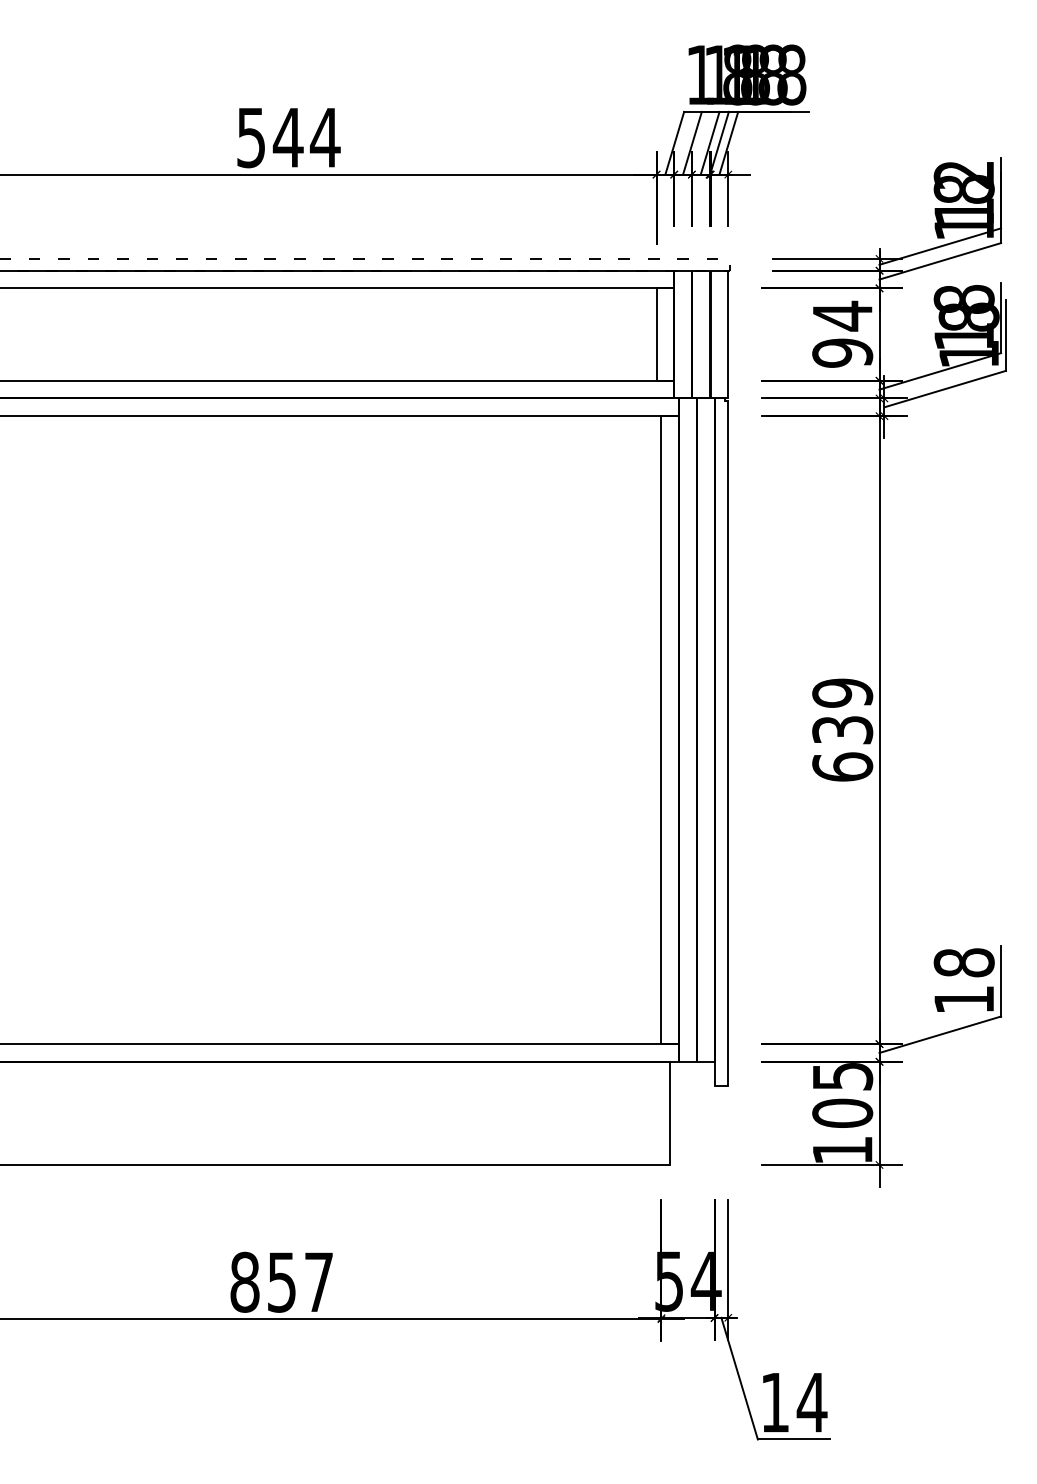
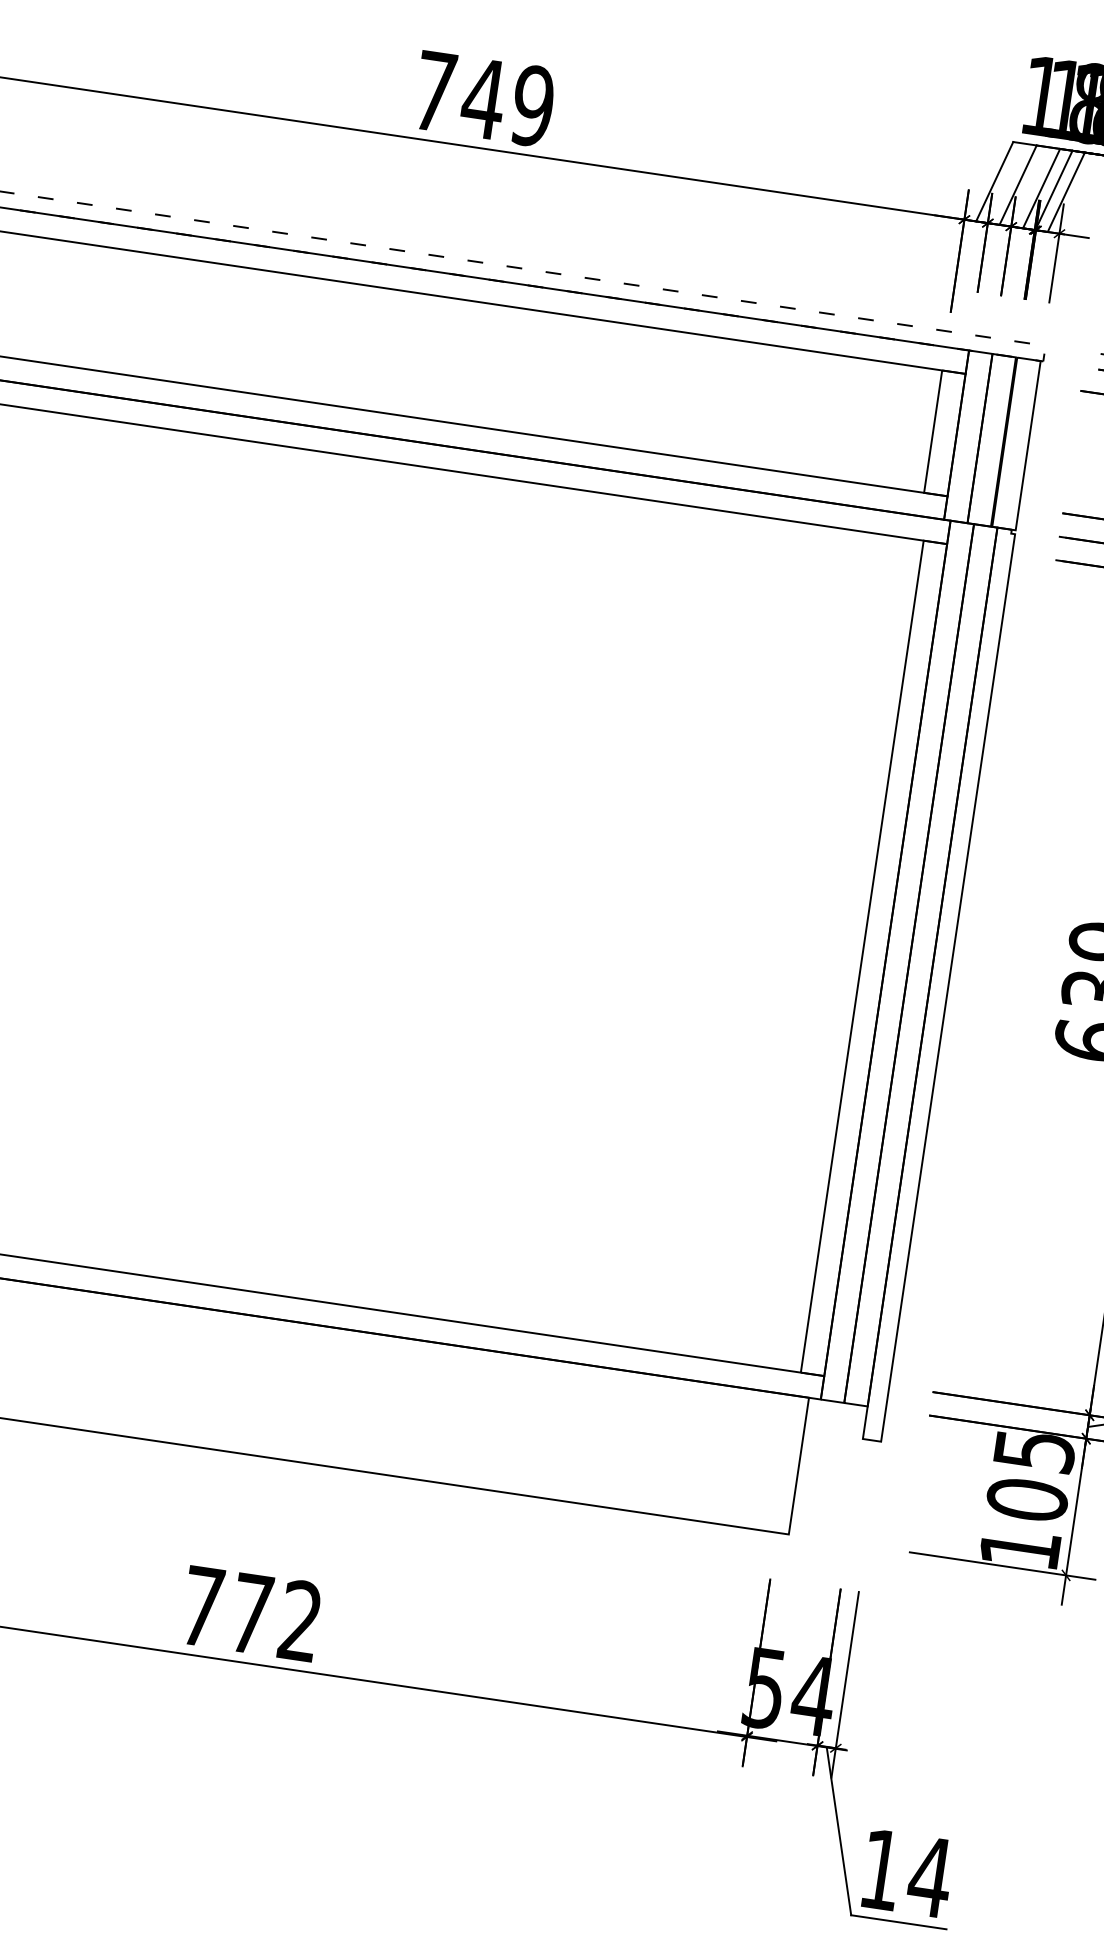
text: (288, 137) -> (484, 98), 544 -> 749
text: (281, 1281) -> (251, 1612), 857 -> 772

